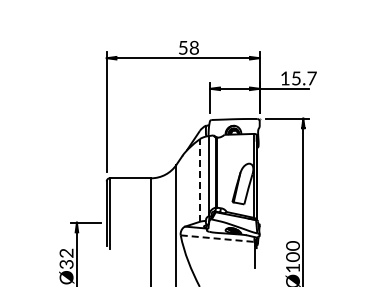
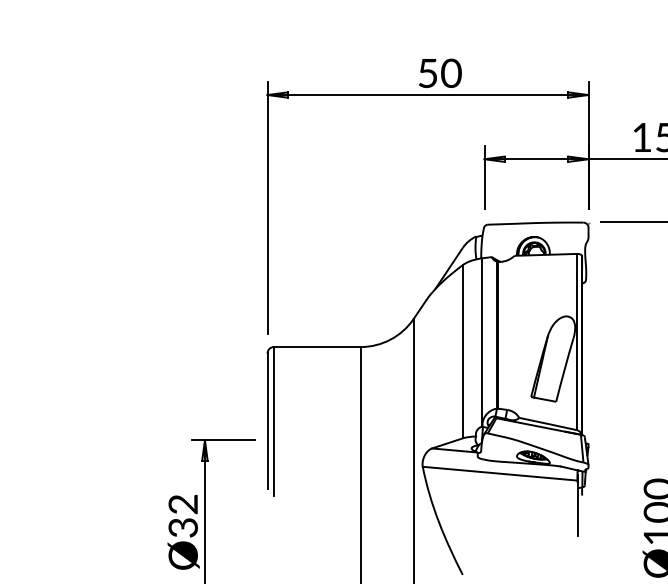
text: (194, 48) -> (451, 74), 58 -> 50
line: (199, 180) -> (462, 351), dashed -> solid
line: (218, 238) -> (502, 473), dashed -> solid

